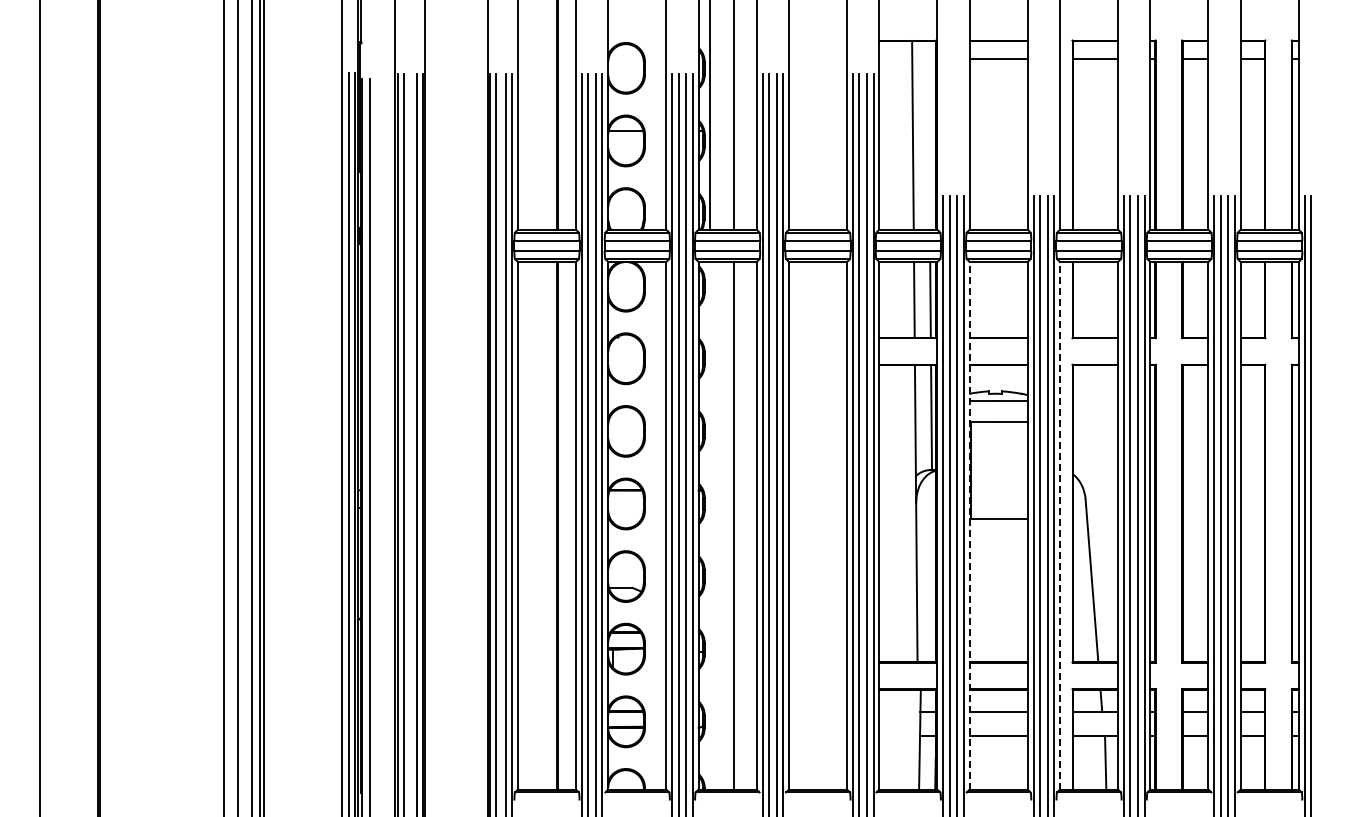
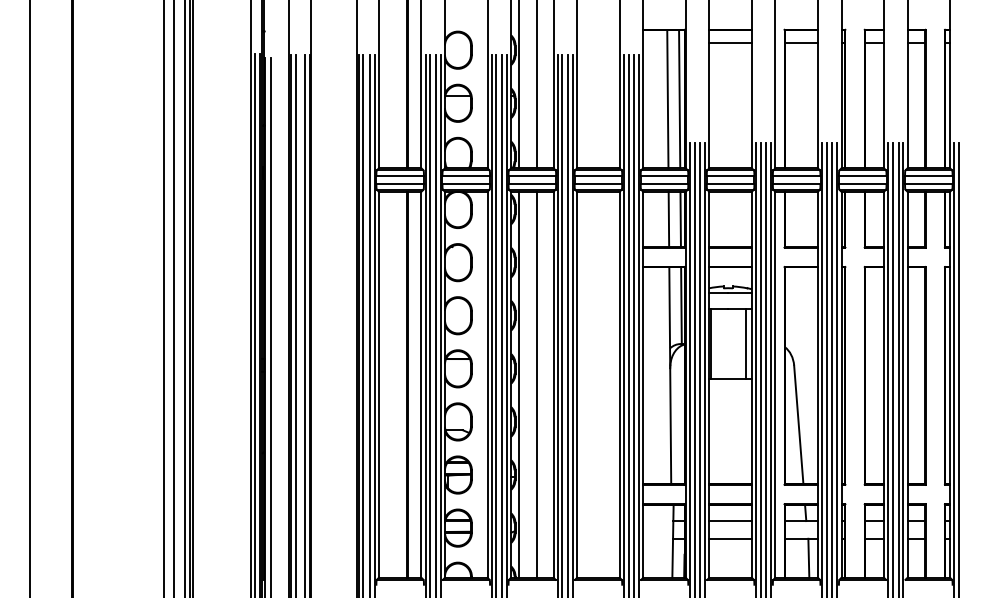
line: (928, 134) -> (679, 98), added
line: (1019, 469) -> (745, 343), added
line: (709, 525) -> (519, 384), added
line: (969, 525) -> (709, 384), dashed -> solid
line: (1060, 525) -> (775, 384), dashed -> solid

